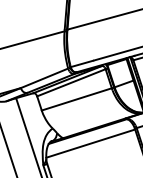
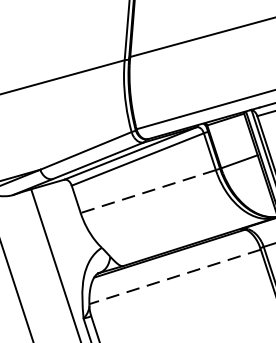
line: (76, 99) -> (147, 191), solid -> dashed
line: (90, 143) -> (174, 276), solid -> dashed

